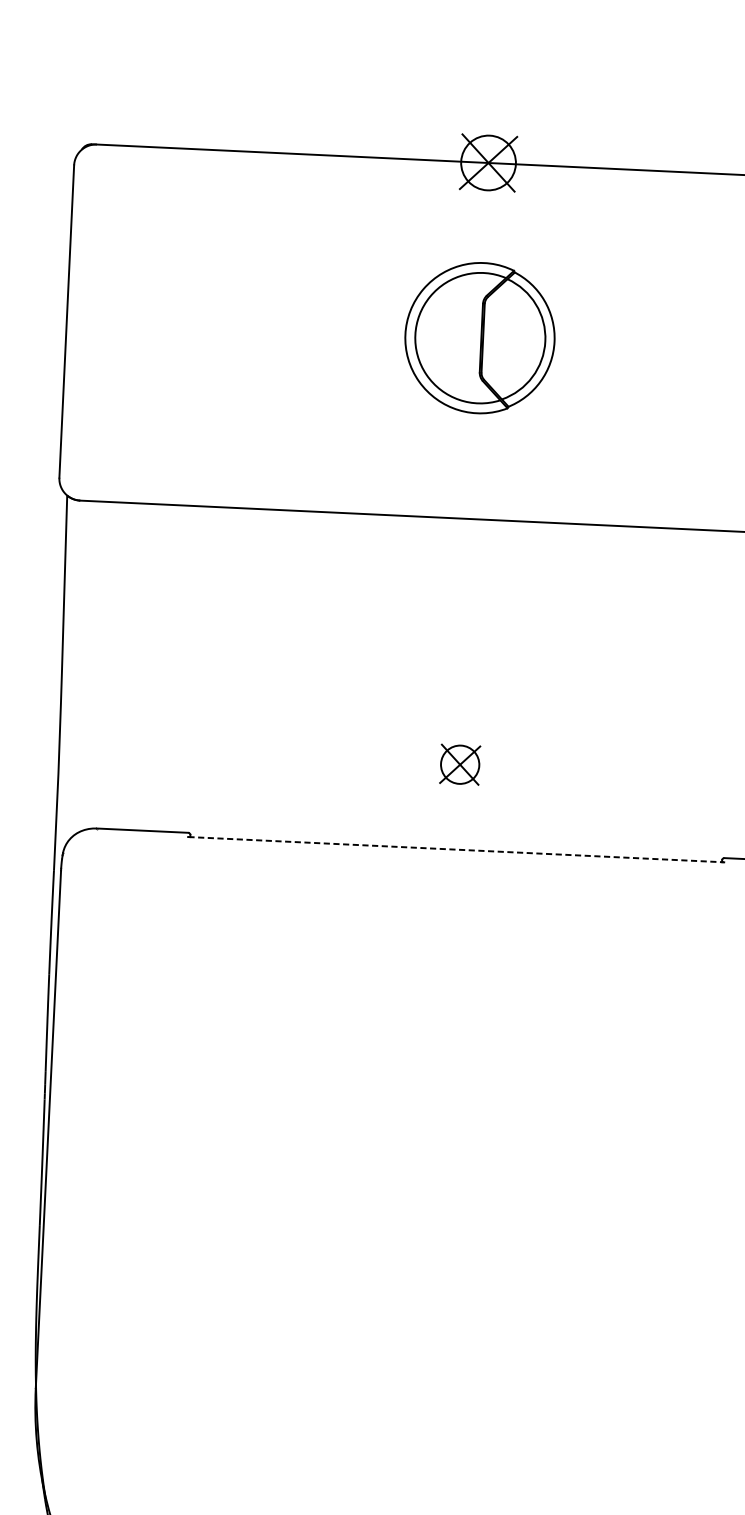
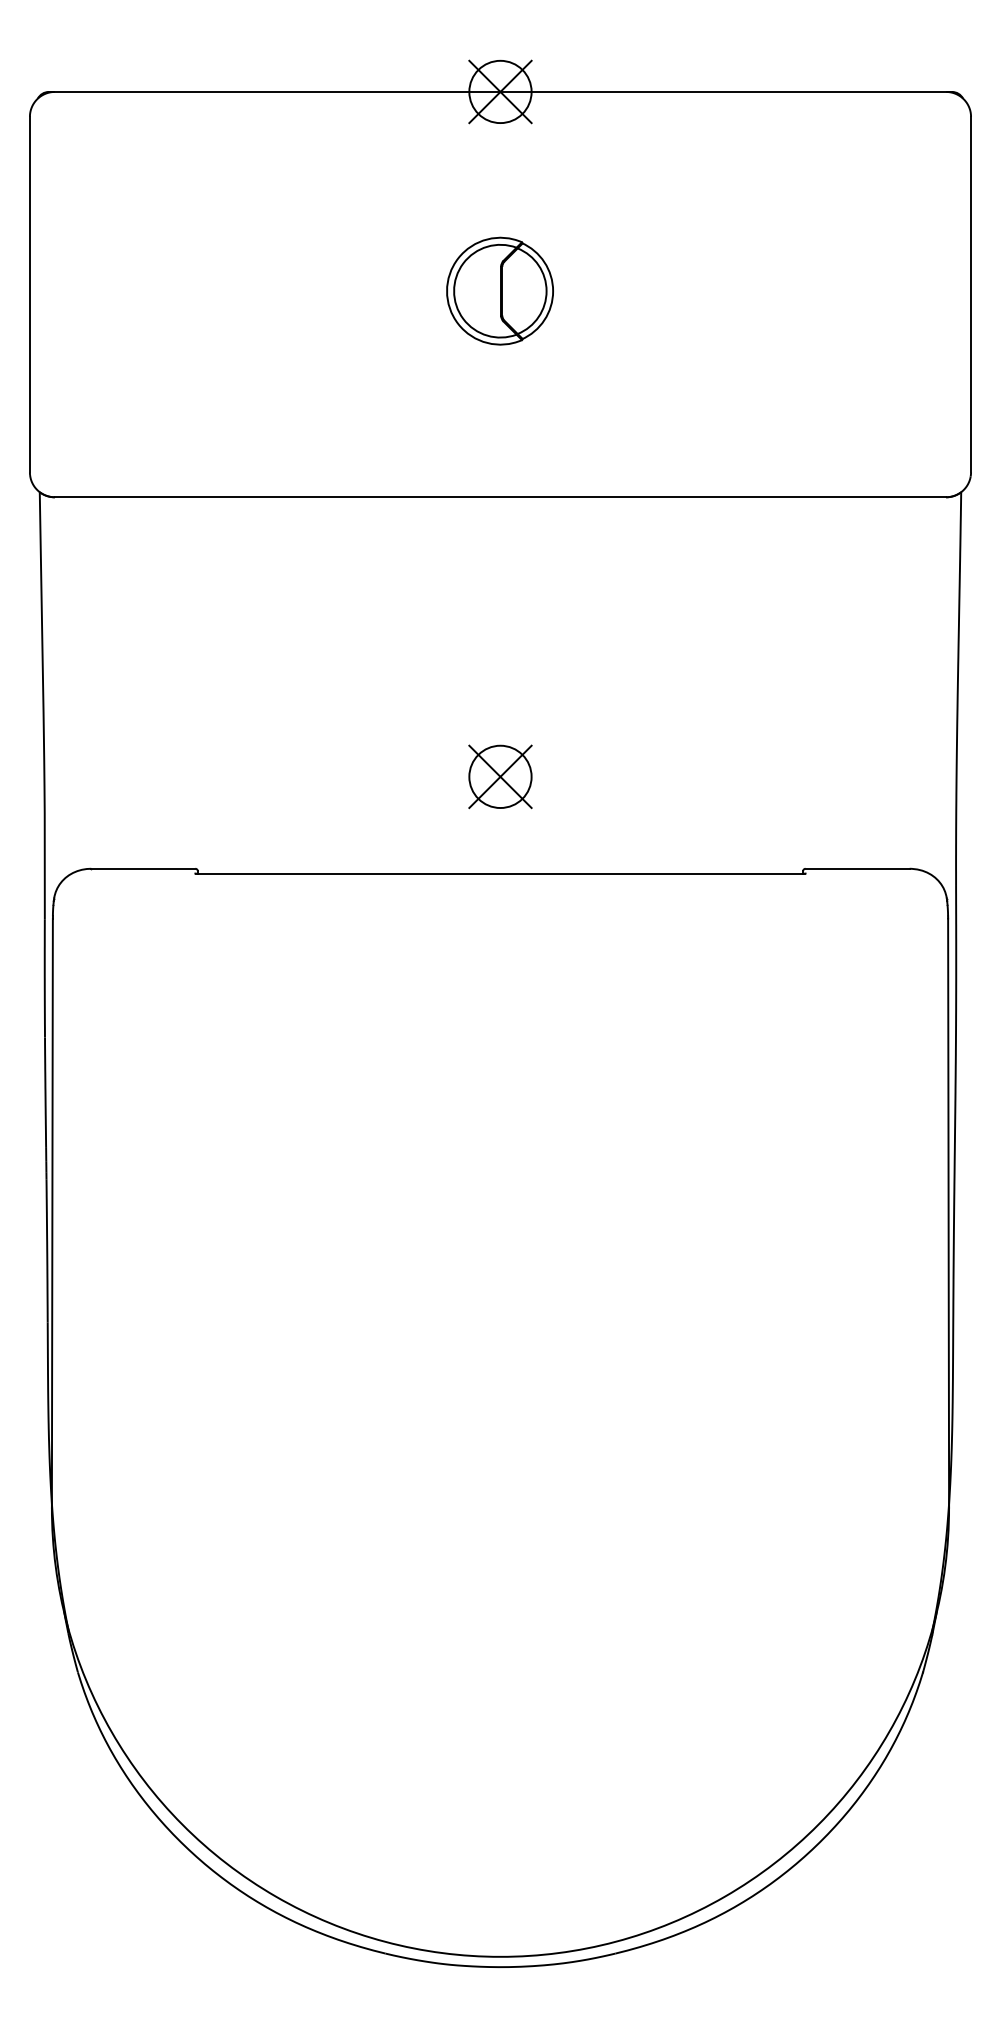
part: (479, 337) -> (499, 290), size x0.62
part: (460, 764) -> (500, 776), size x1.43
line: (456, 849) -> (500, 873), dashed -> solid

